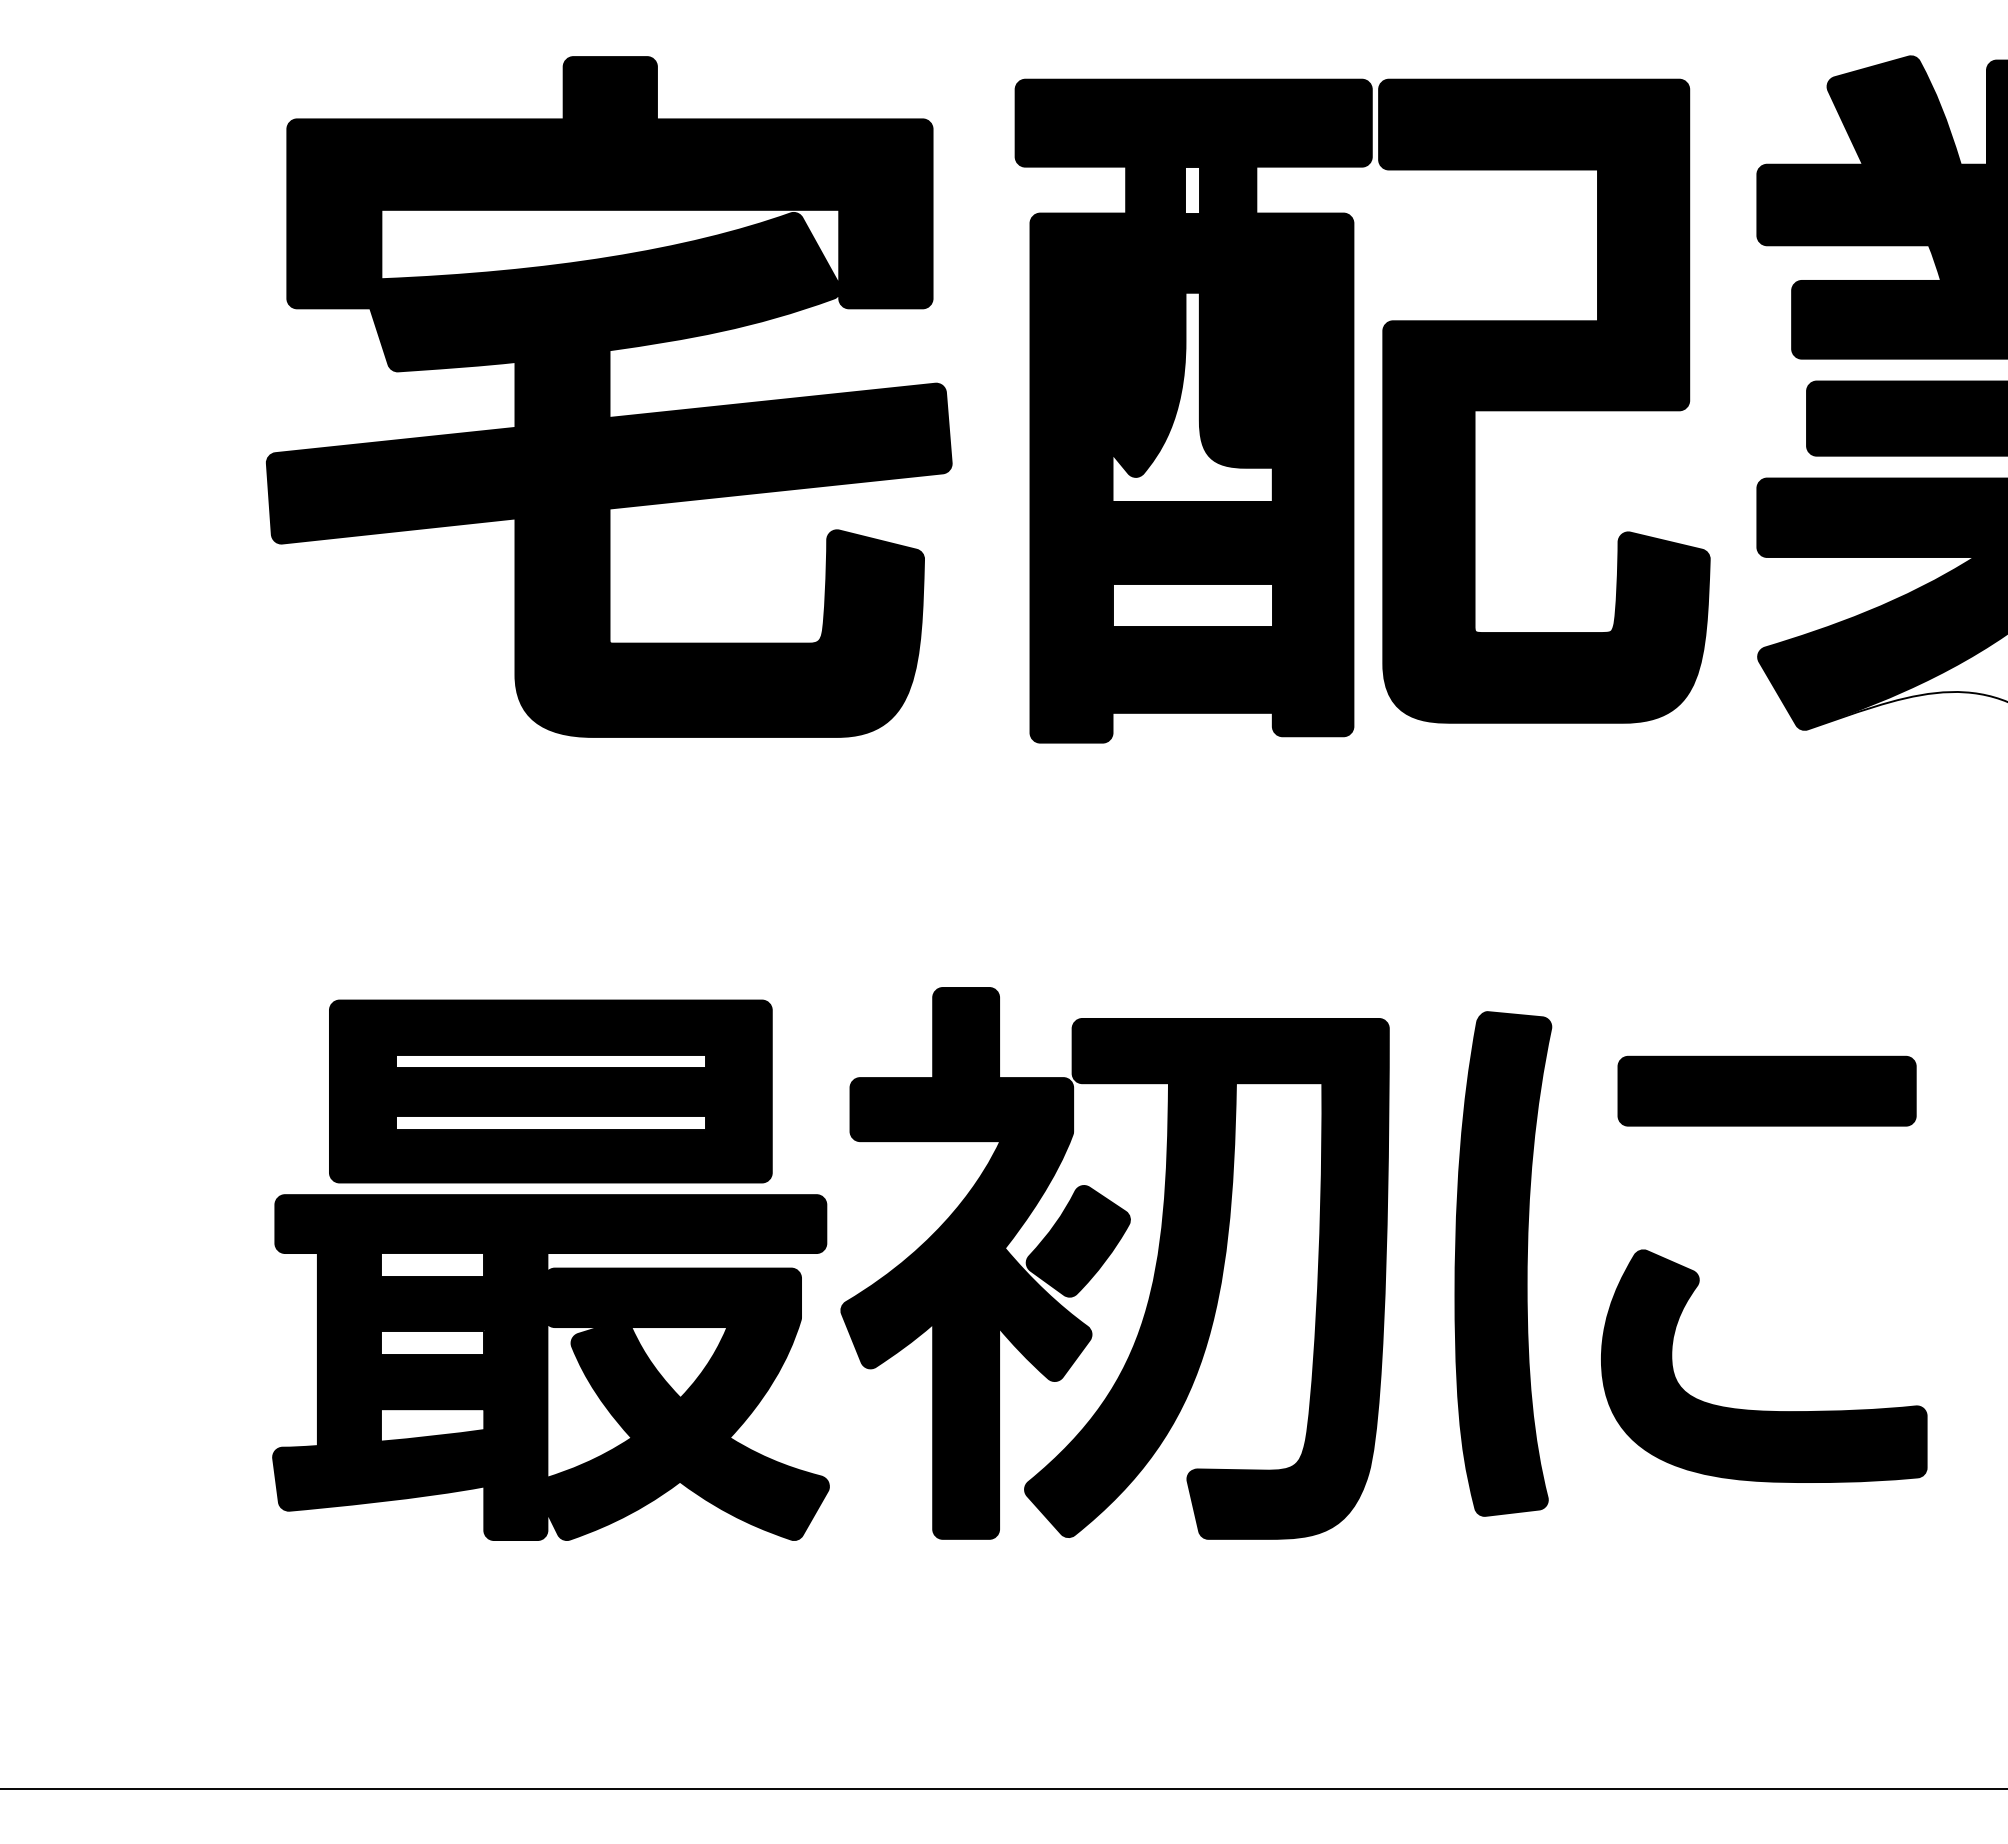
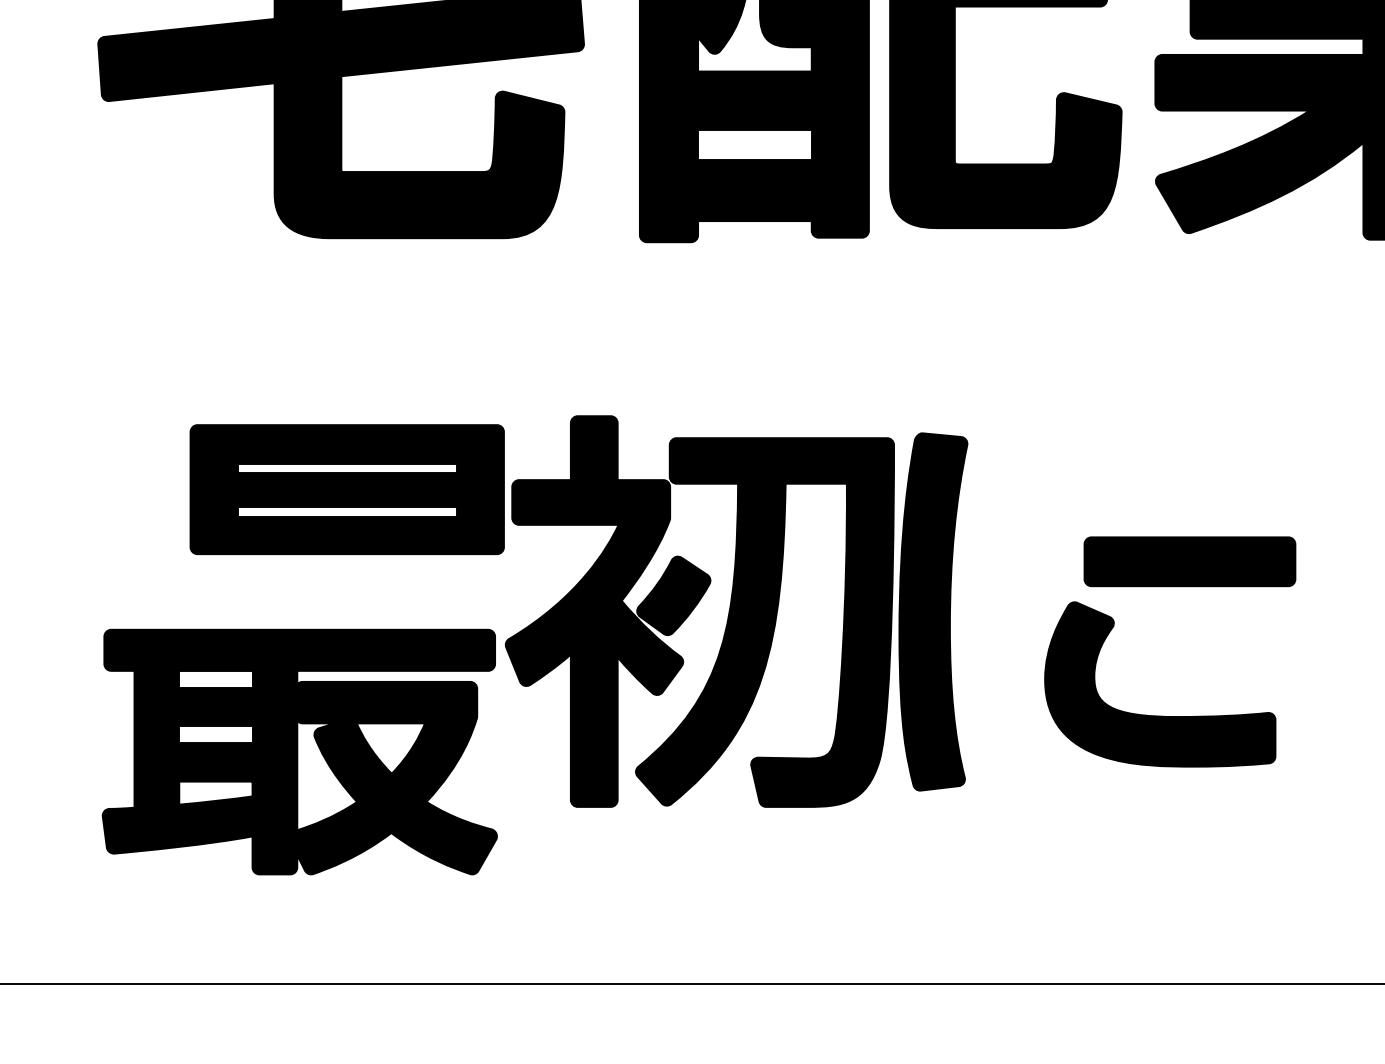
part: (1766, 1090) -> (1189, 561), moved
part: (550, 1091) -> (347, 489), moved
part: (1503, 1263) -> (933, 611), moved
part: (550, 1367) -> (299, 752), moved

